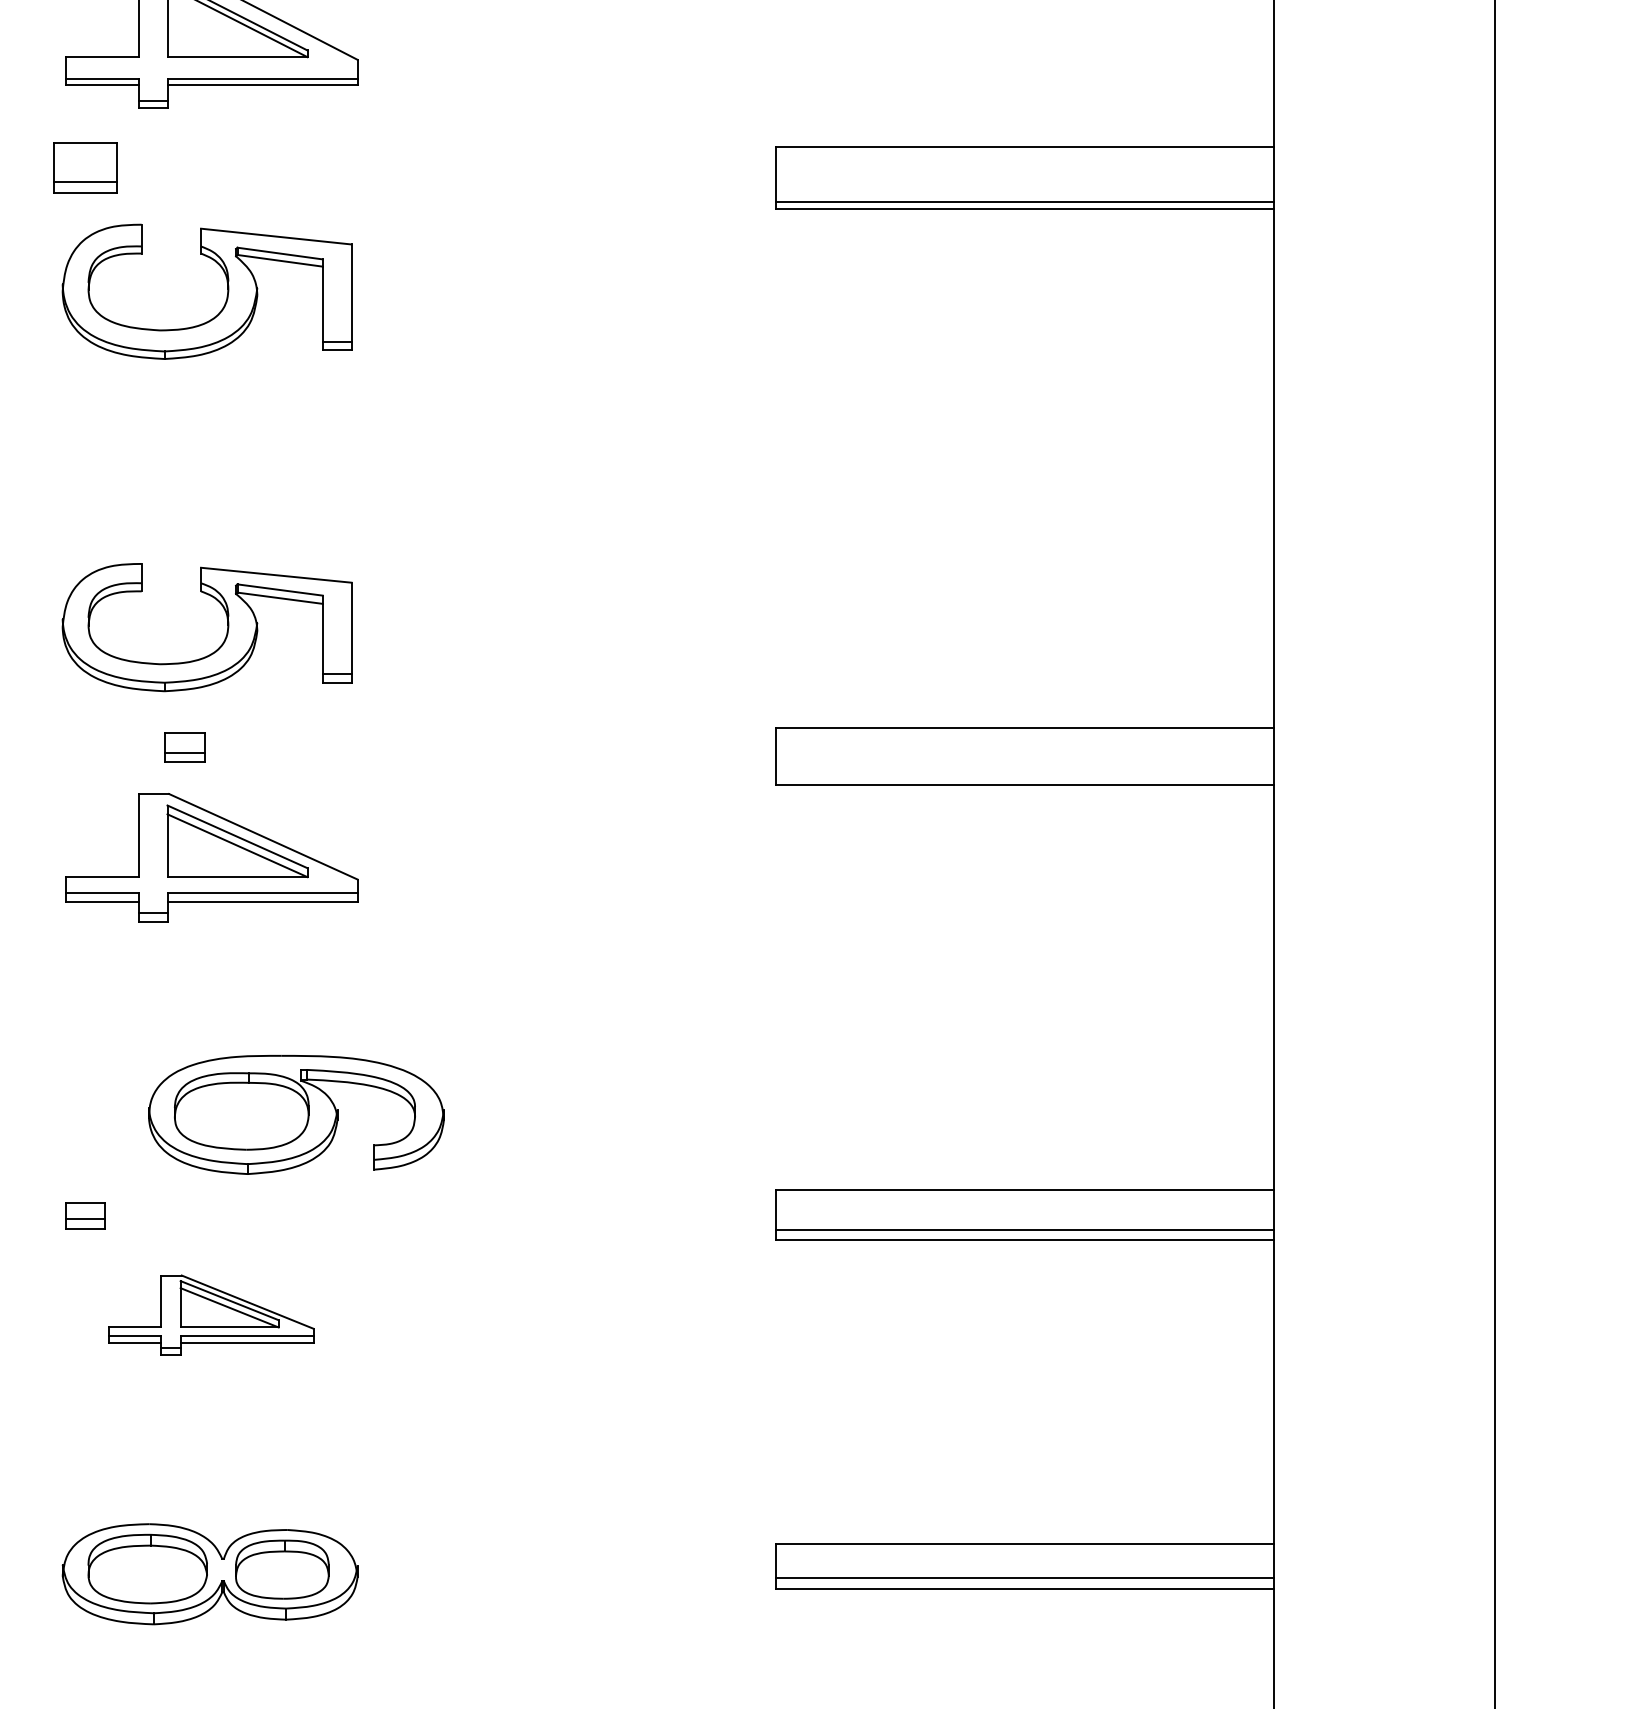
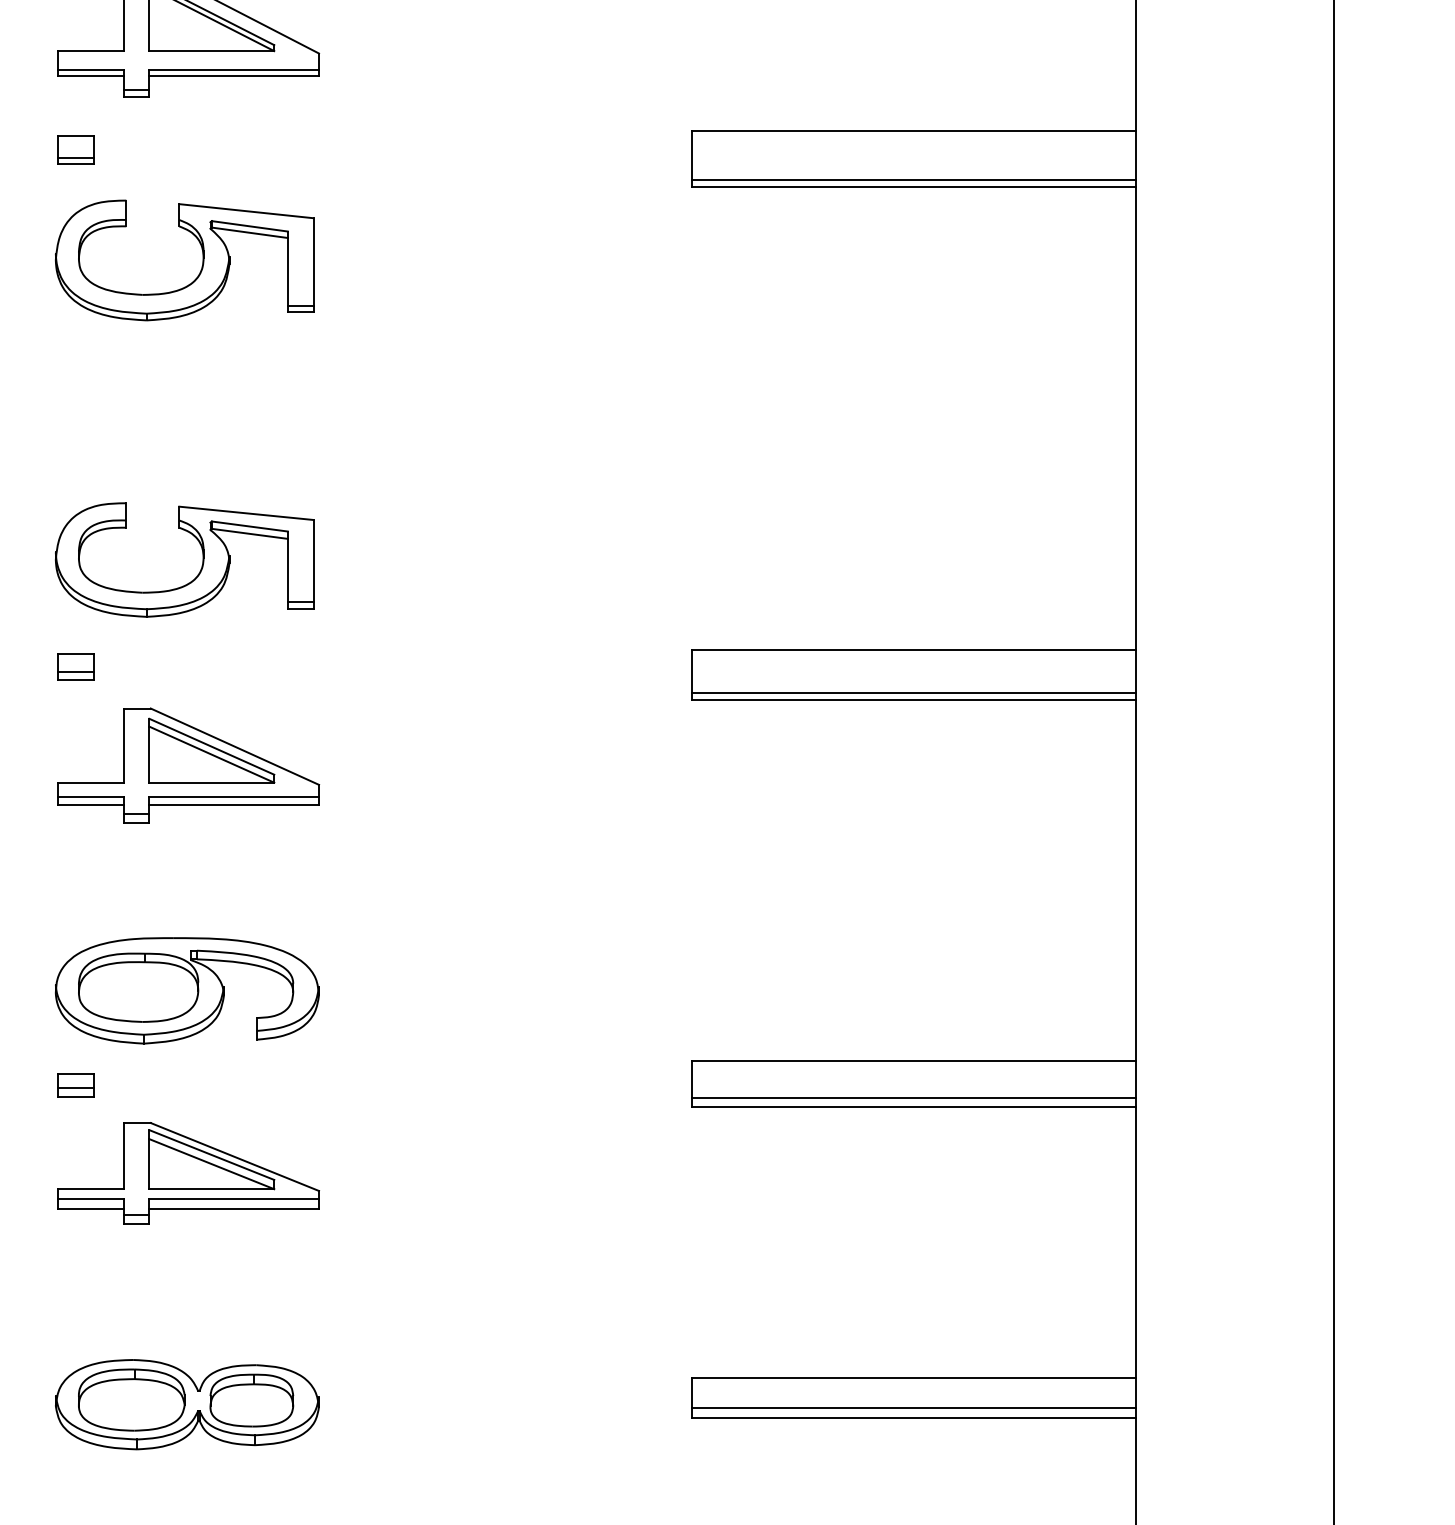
part: (84, 167) -> (75, 149), size x0.62
part: (184, 746) -> (75, 666), moved
line: (1025, 776) -> (914, 692), added
part: (296, 1114) -> (187, 990), moved
part: (211, 1315) -> (188, 1173), size x1.43

